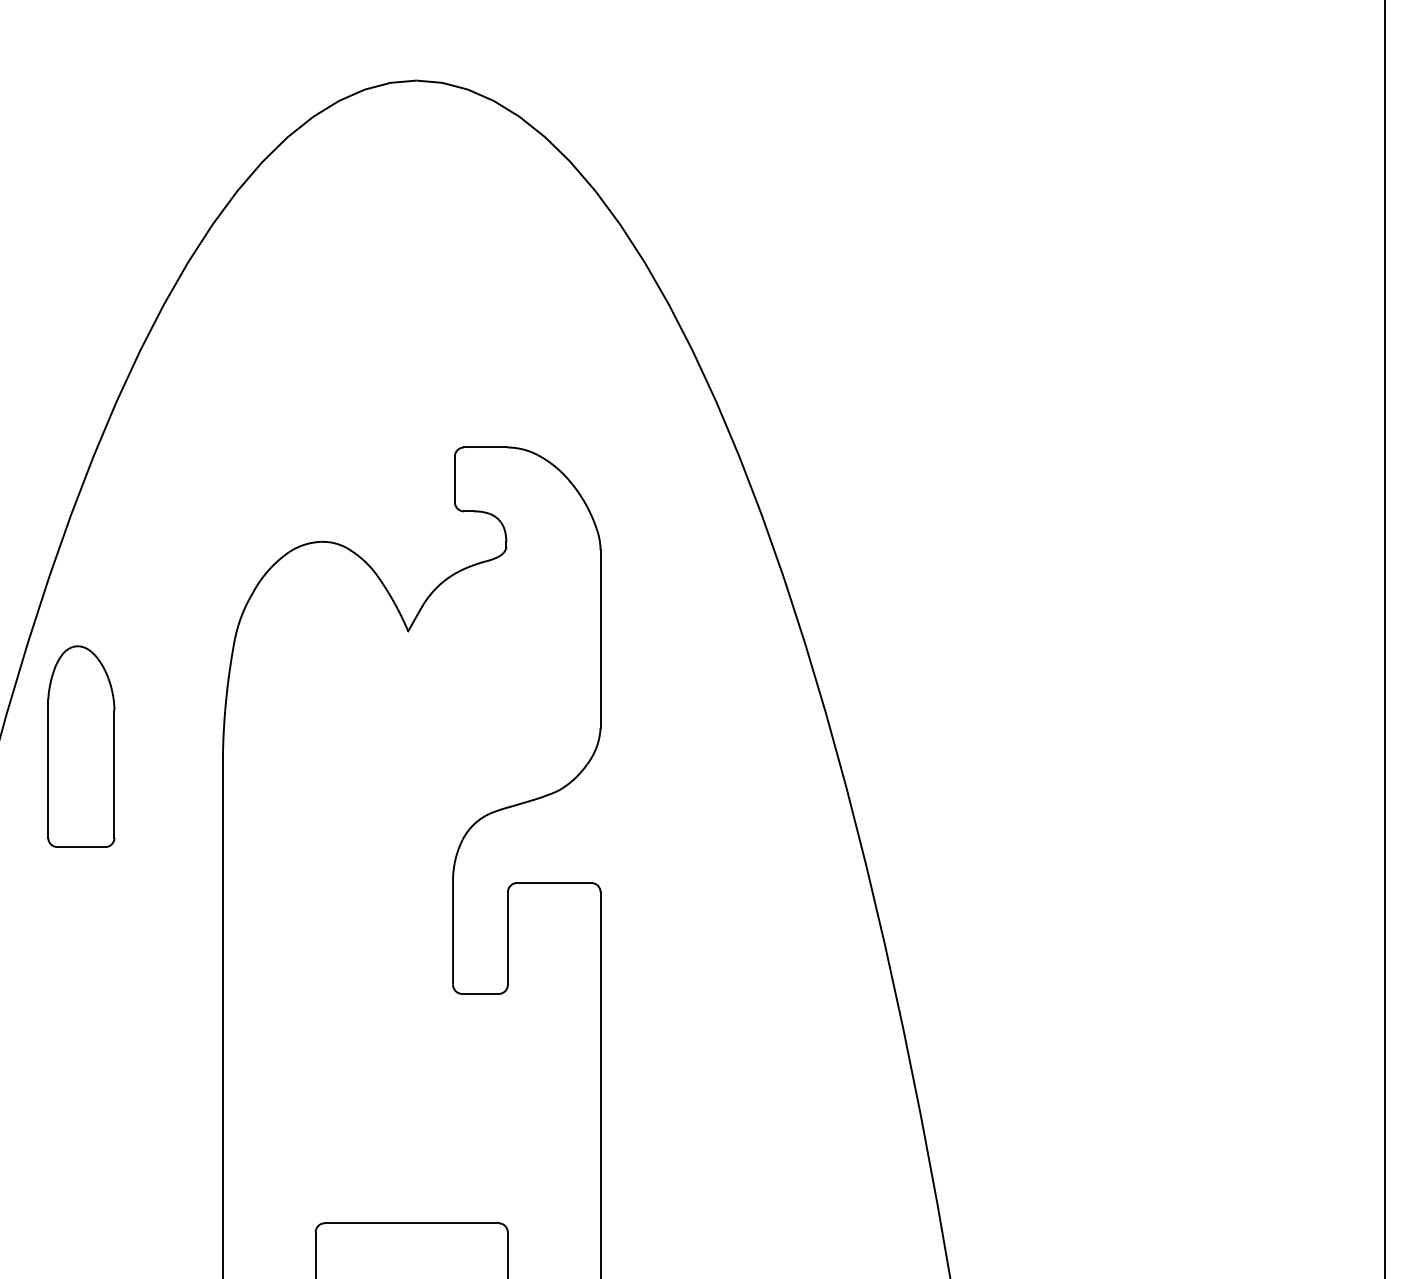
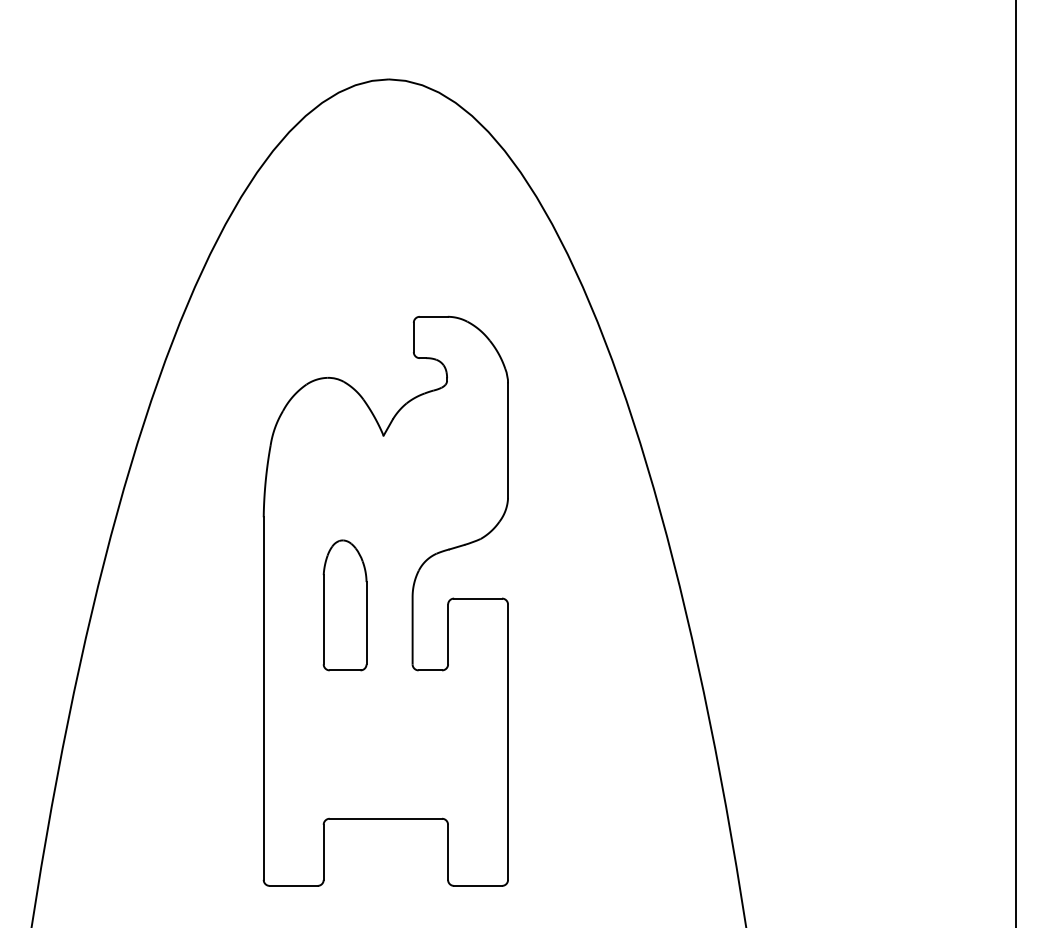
part: (80, 746) -> (344, 605), moved

